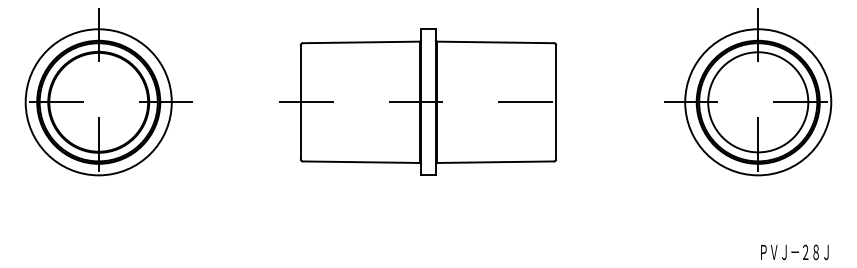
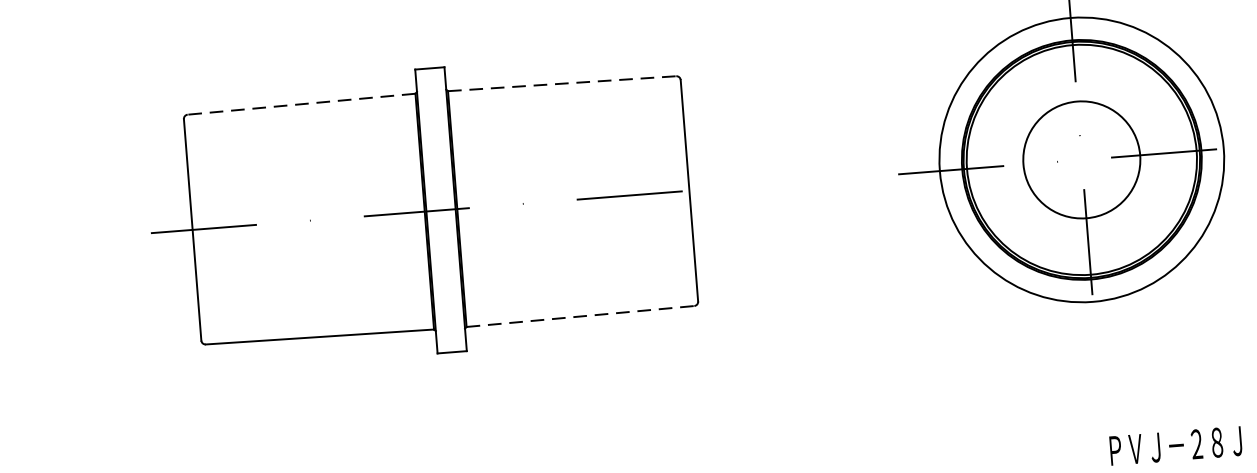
line: (361, 42) -> (301, 104), solid -> dashed
line: (495, 42) -> (562, 83), solid -> dashed
circle: (758, 102) -> (1082, 160), size x0.6
line: (495, 162) -> (580, 317), solid -> dashed

